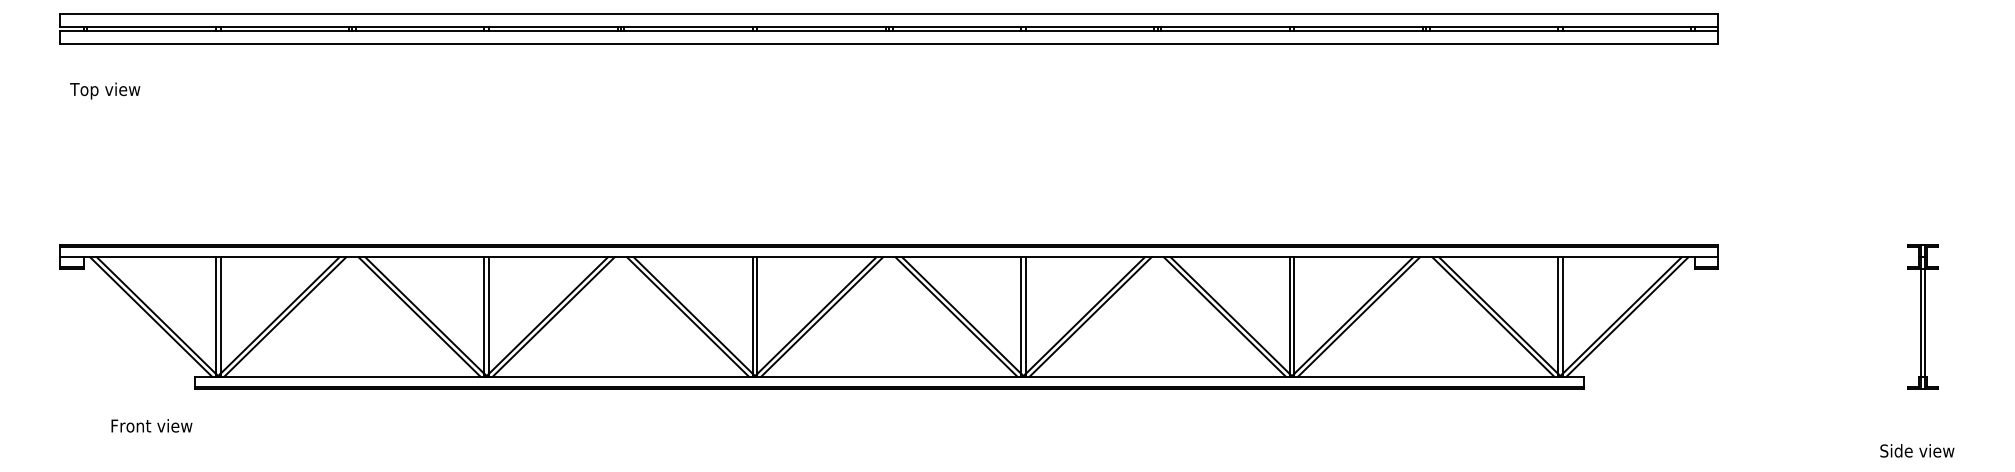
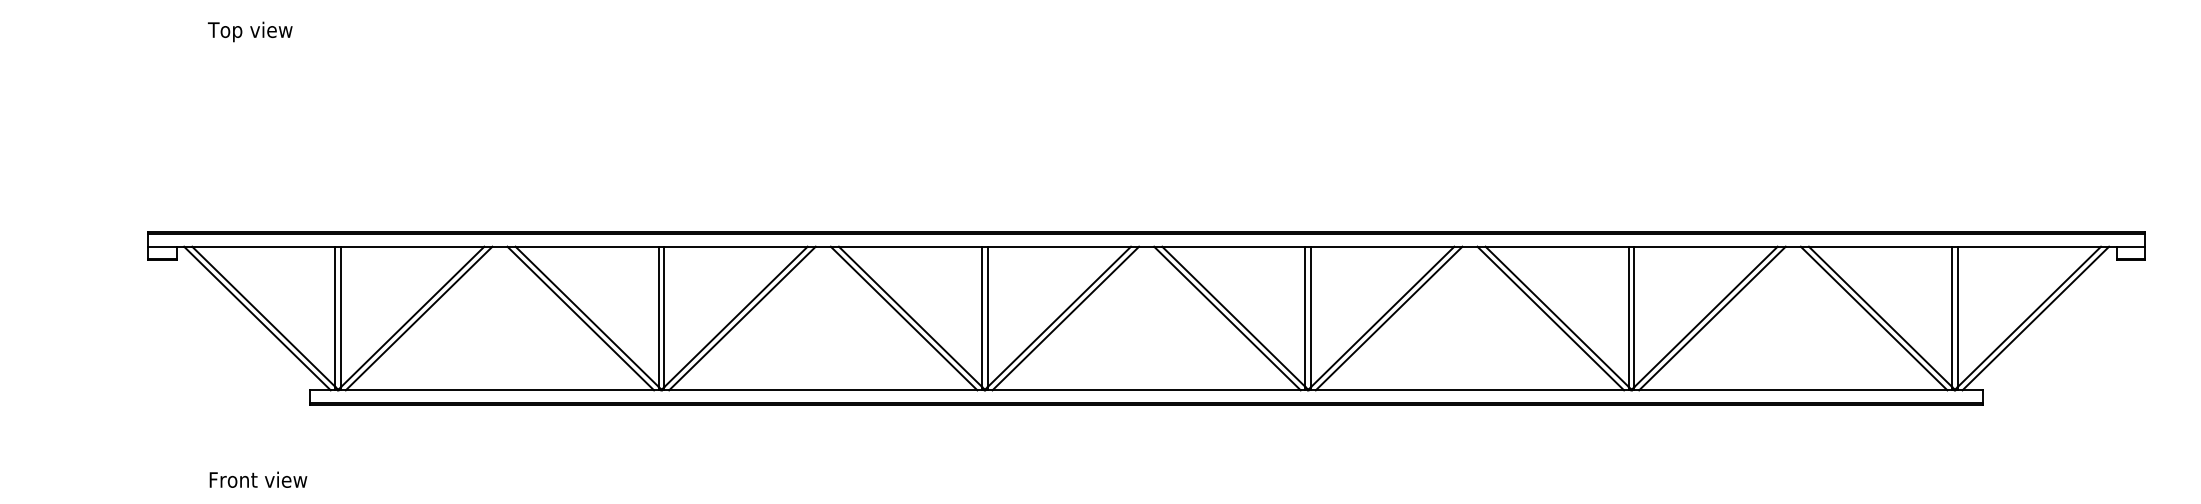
text: (105, 90) -> (250, 31), moved
text: (151, 425) -> (257, 479), moved

